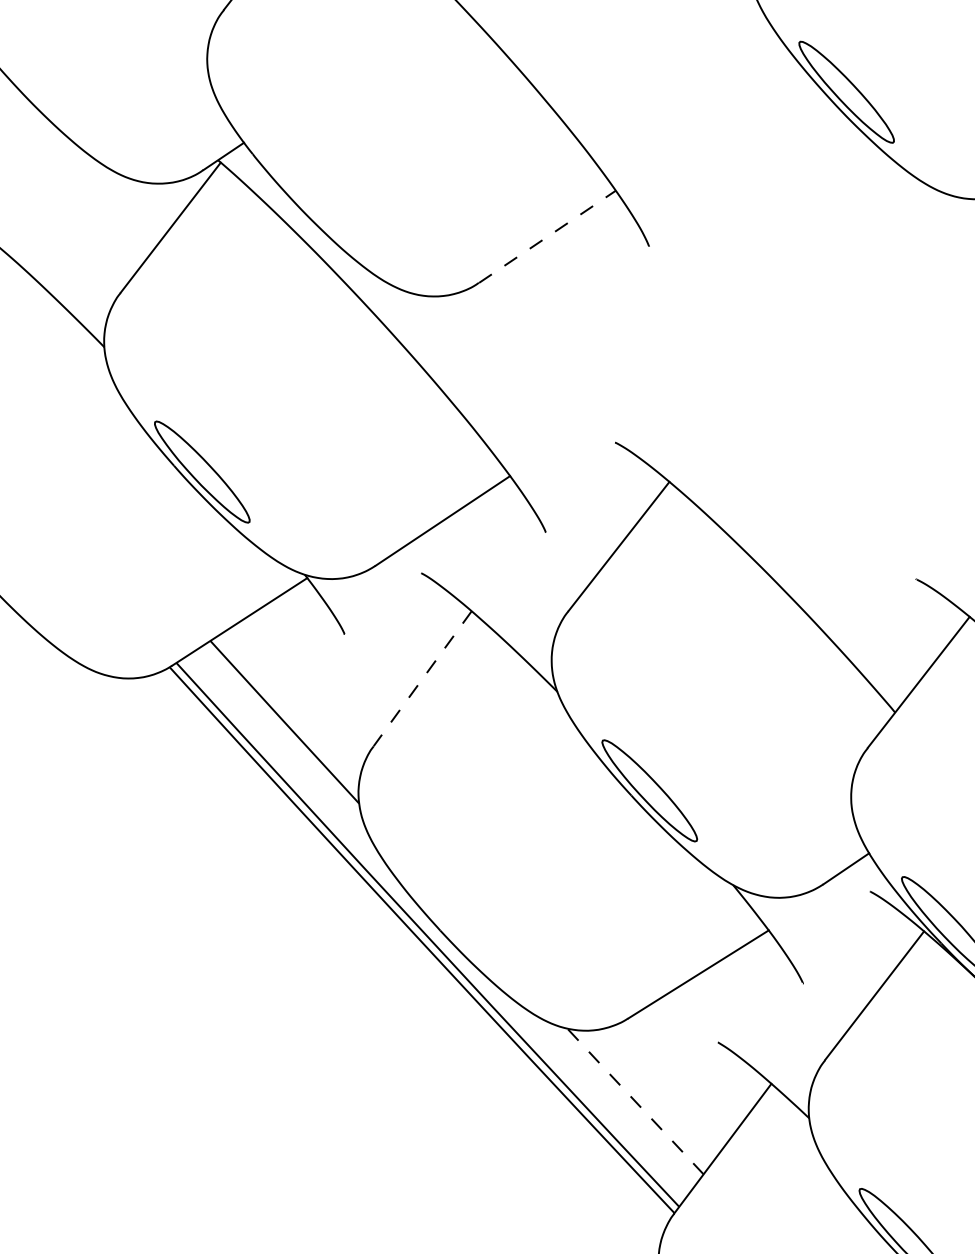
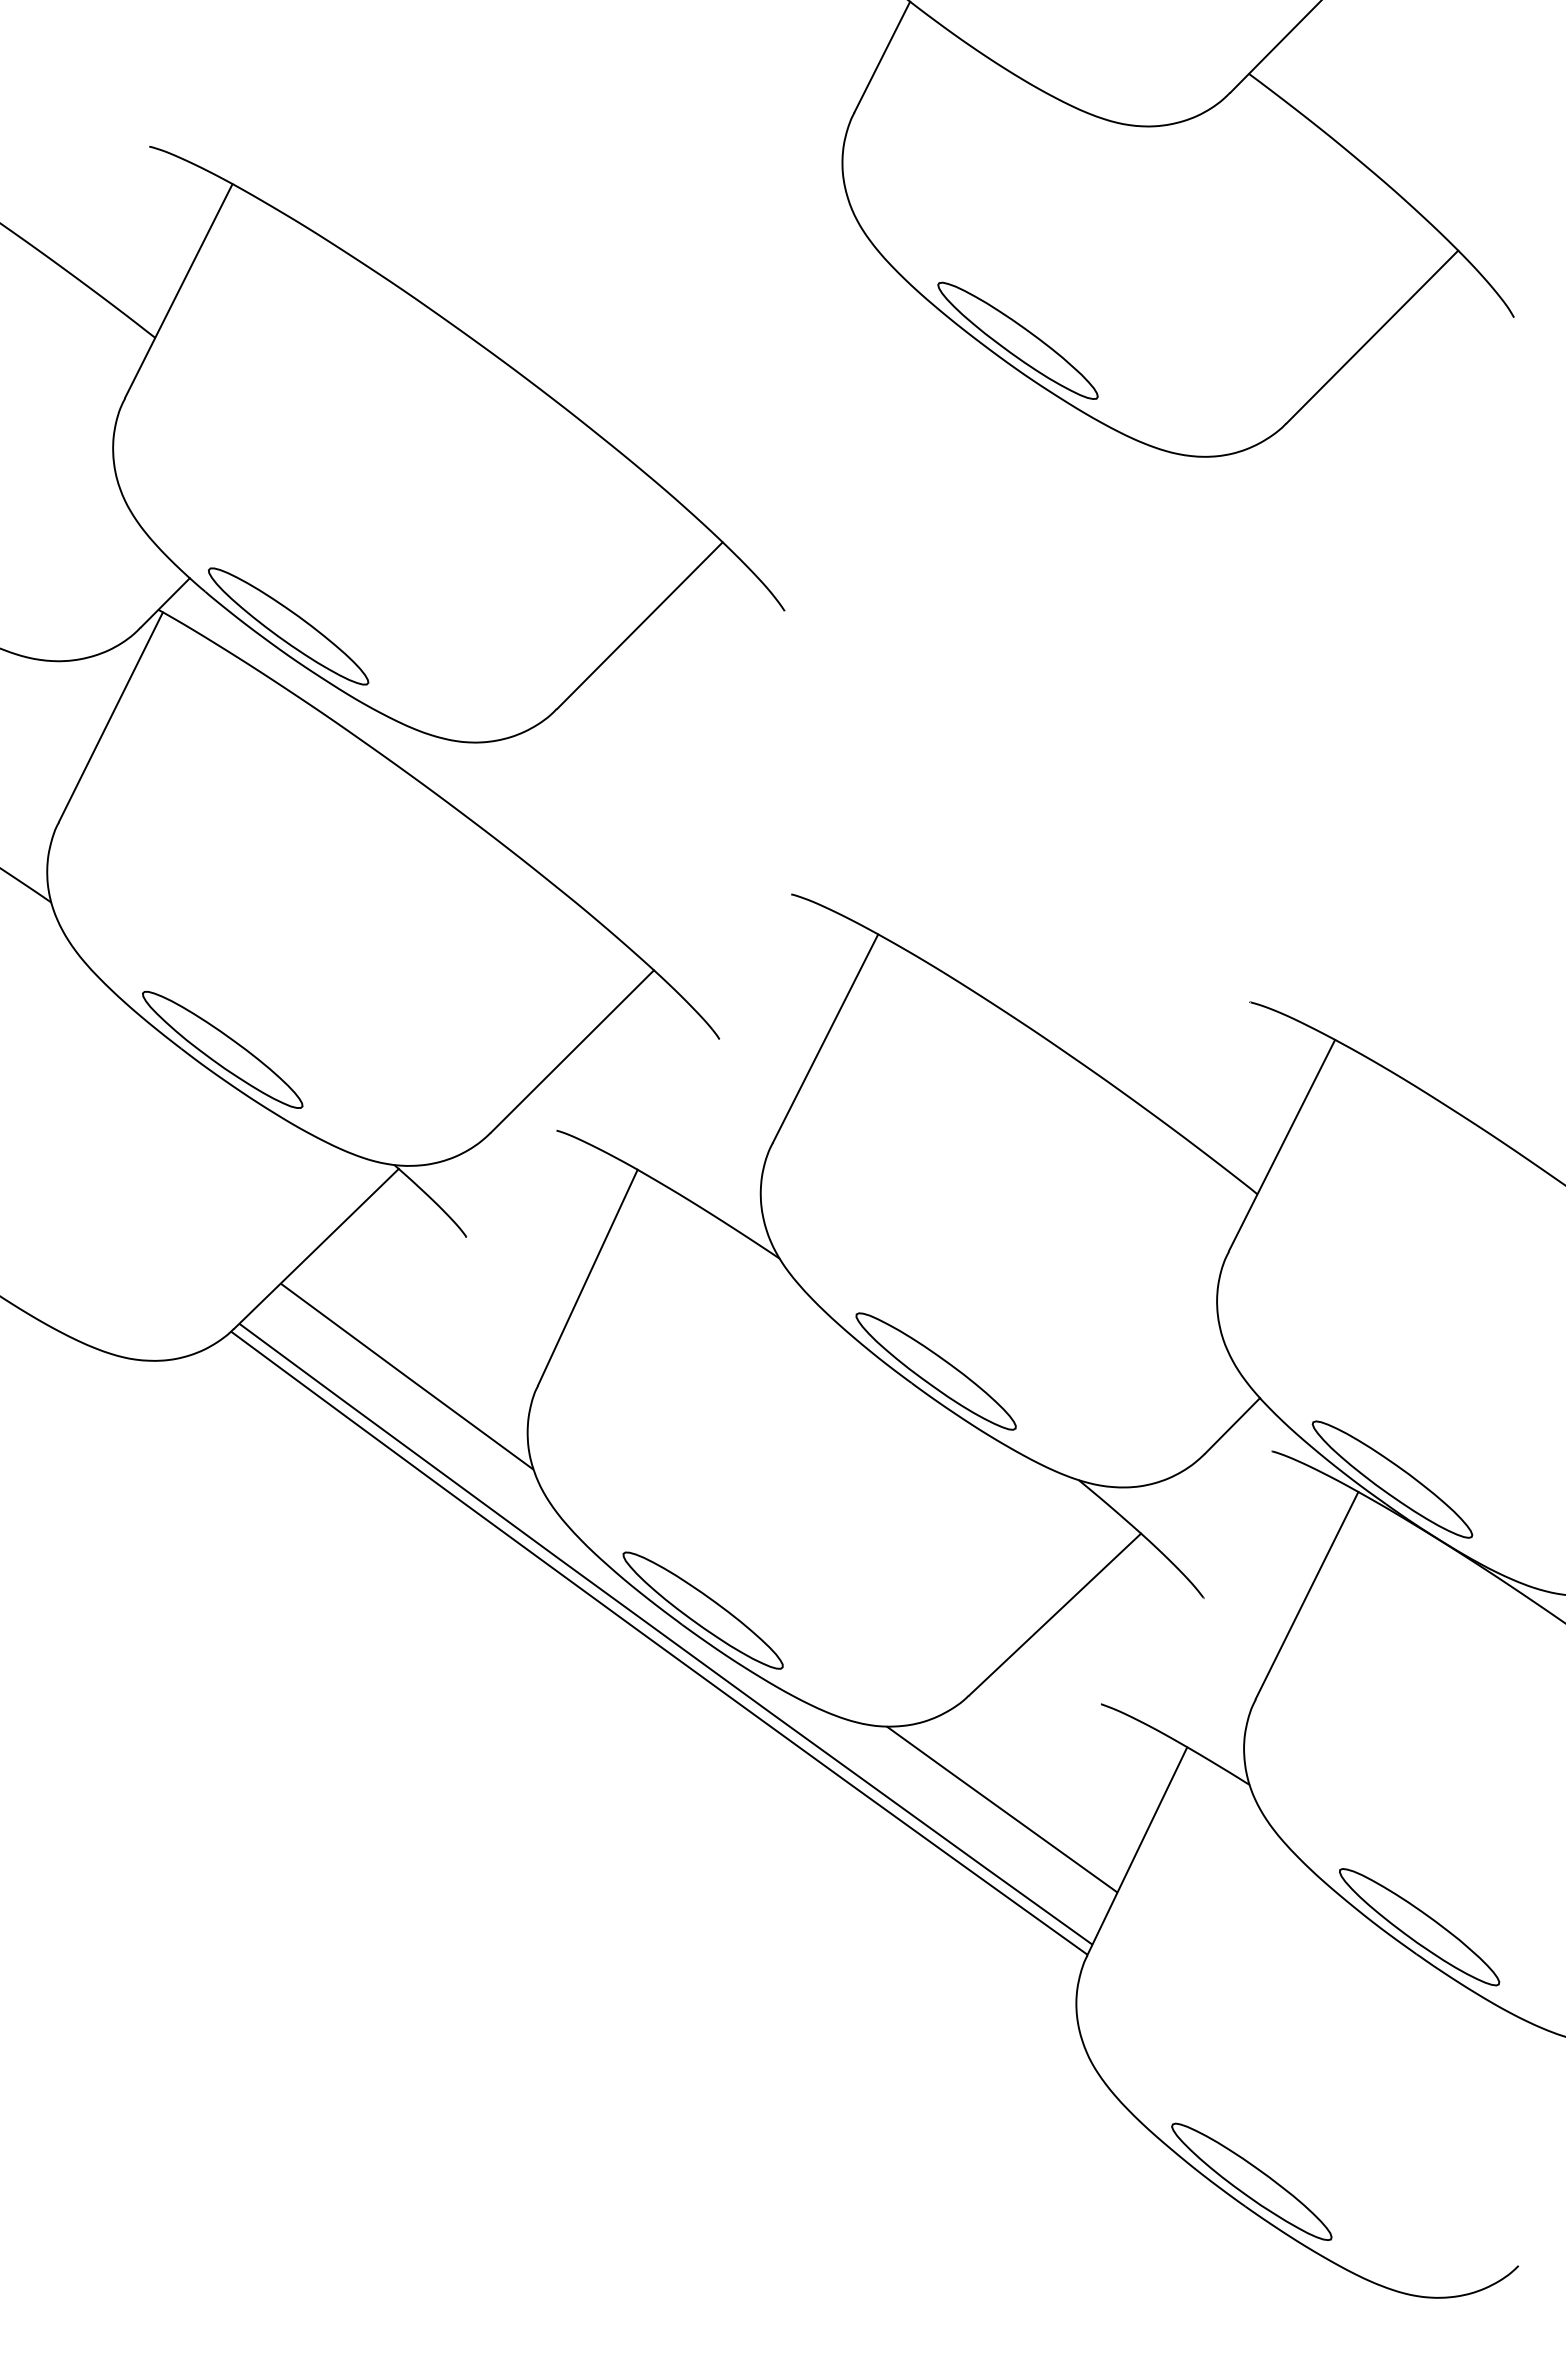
part: (305, 189) -> (288, 626), added
line: (547, 236) -> (640, 625), dashed -> solid
line: (422, 678) -> (587, 1277), dashed -> solid
part: (456, 923) -> (702, 1610), added
line: (635, 1100) -> (1001, 1808), dashed -> solid

